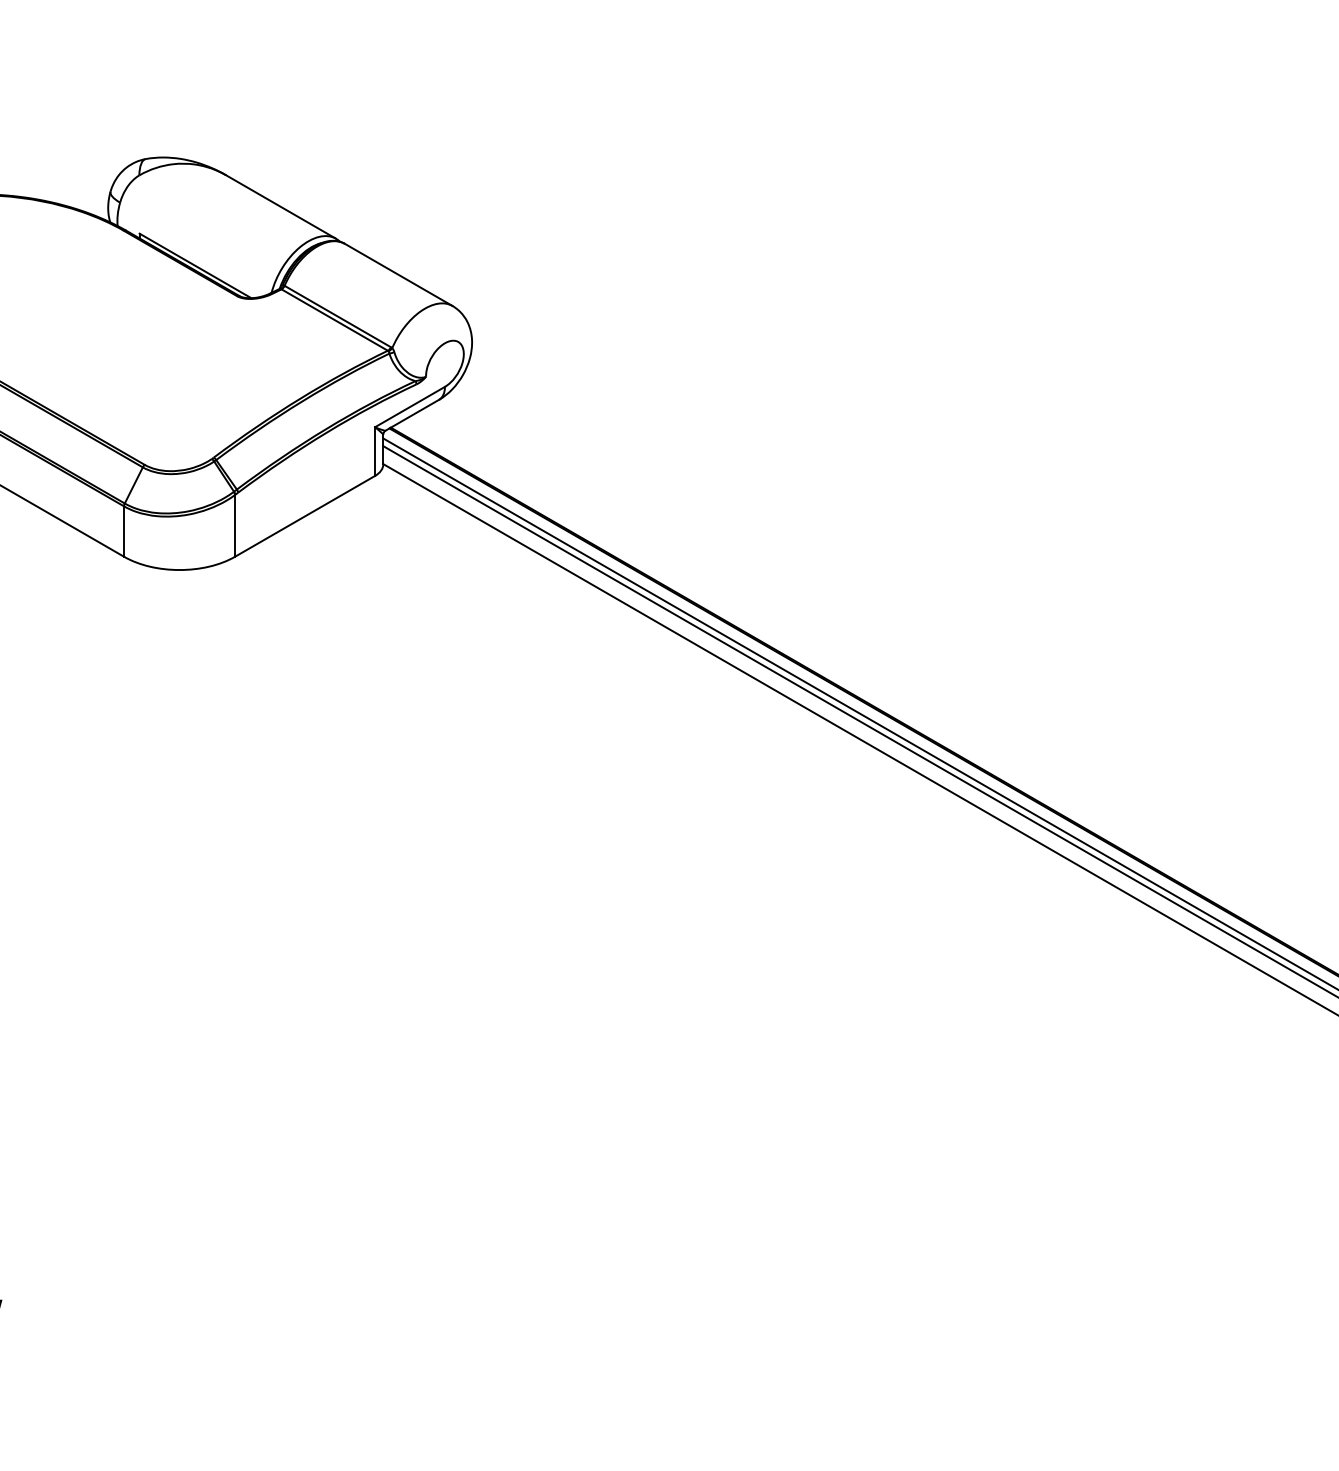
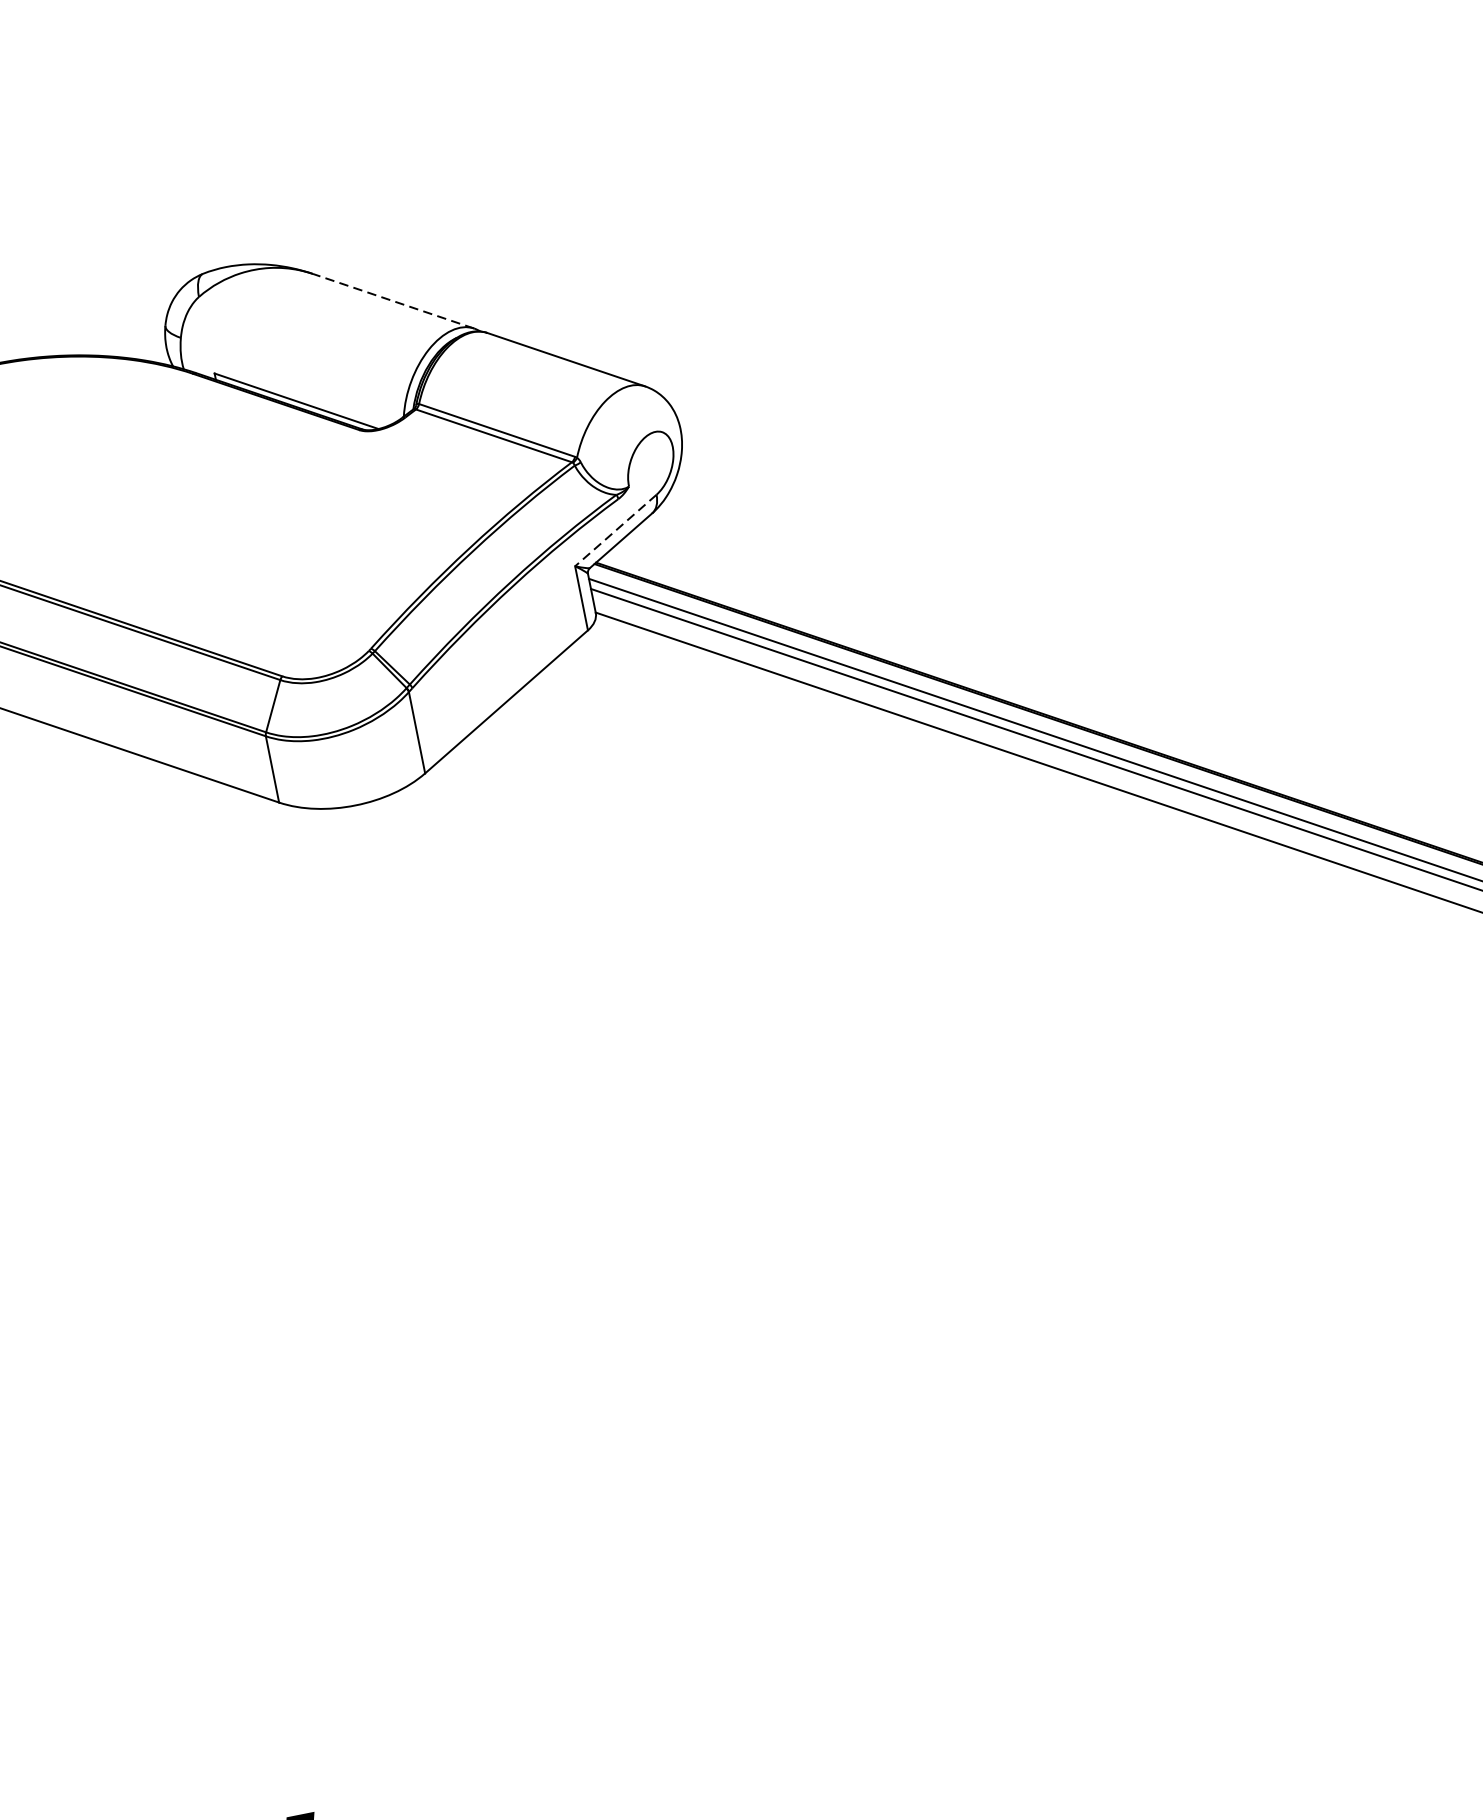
line: (280, 206) -> (392, 300), solid -> dashed
line: (409, 407) -> (615, 531), solid -> dashed

